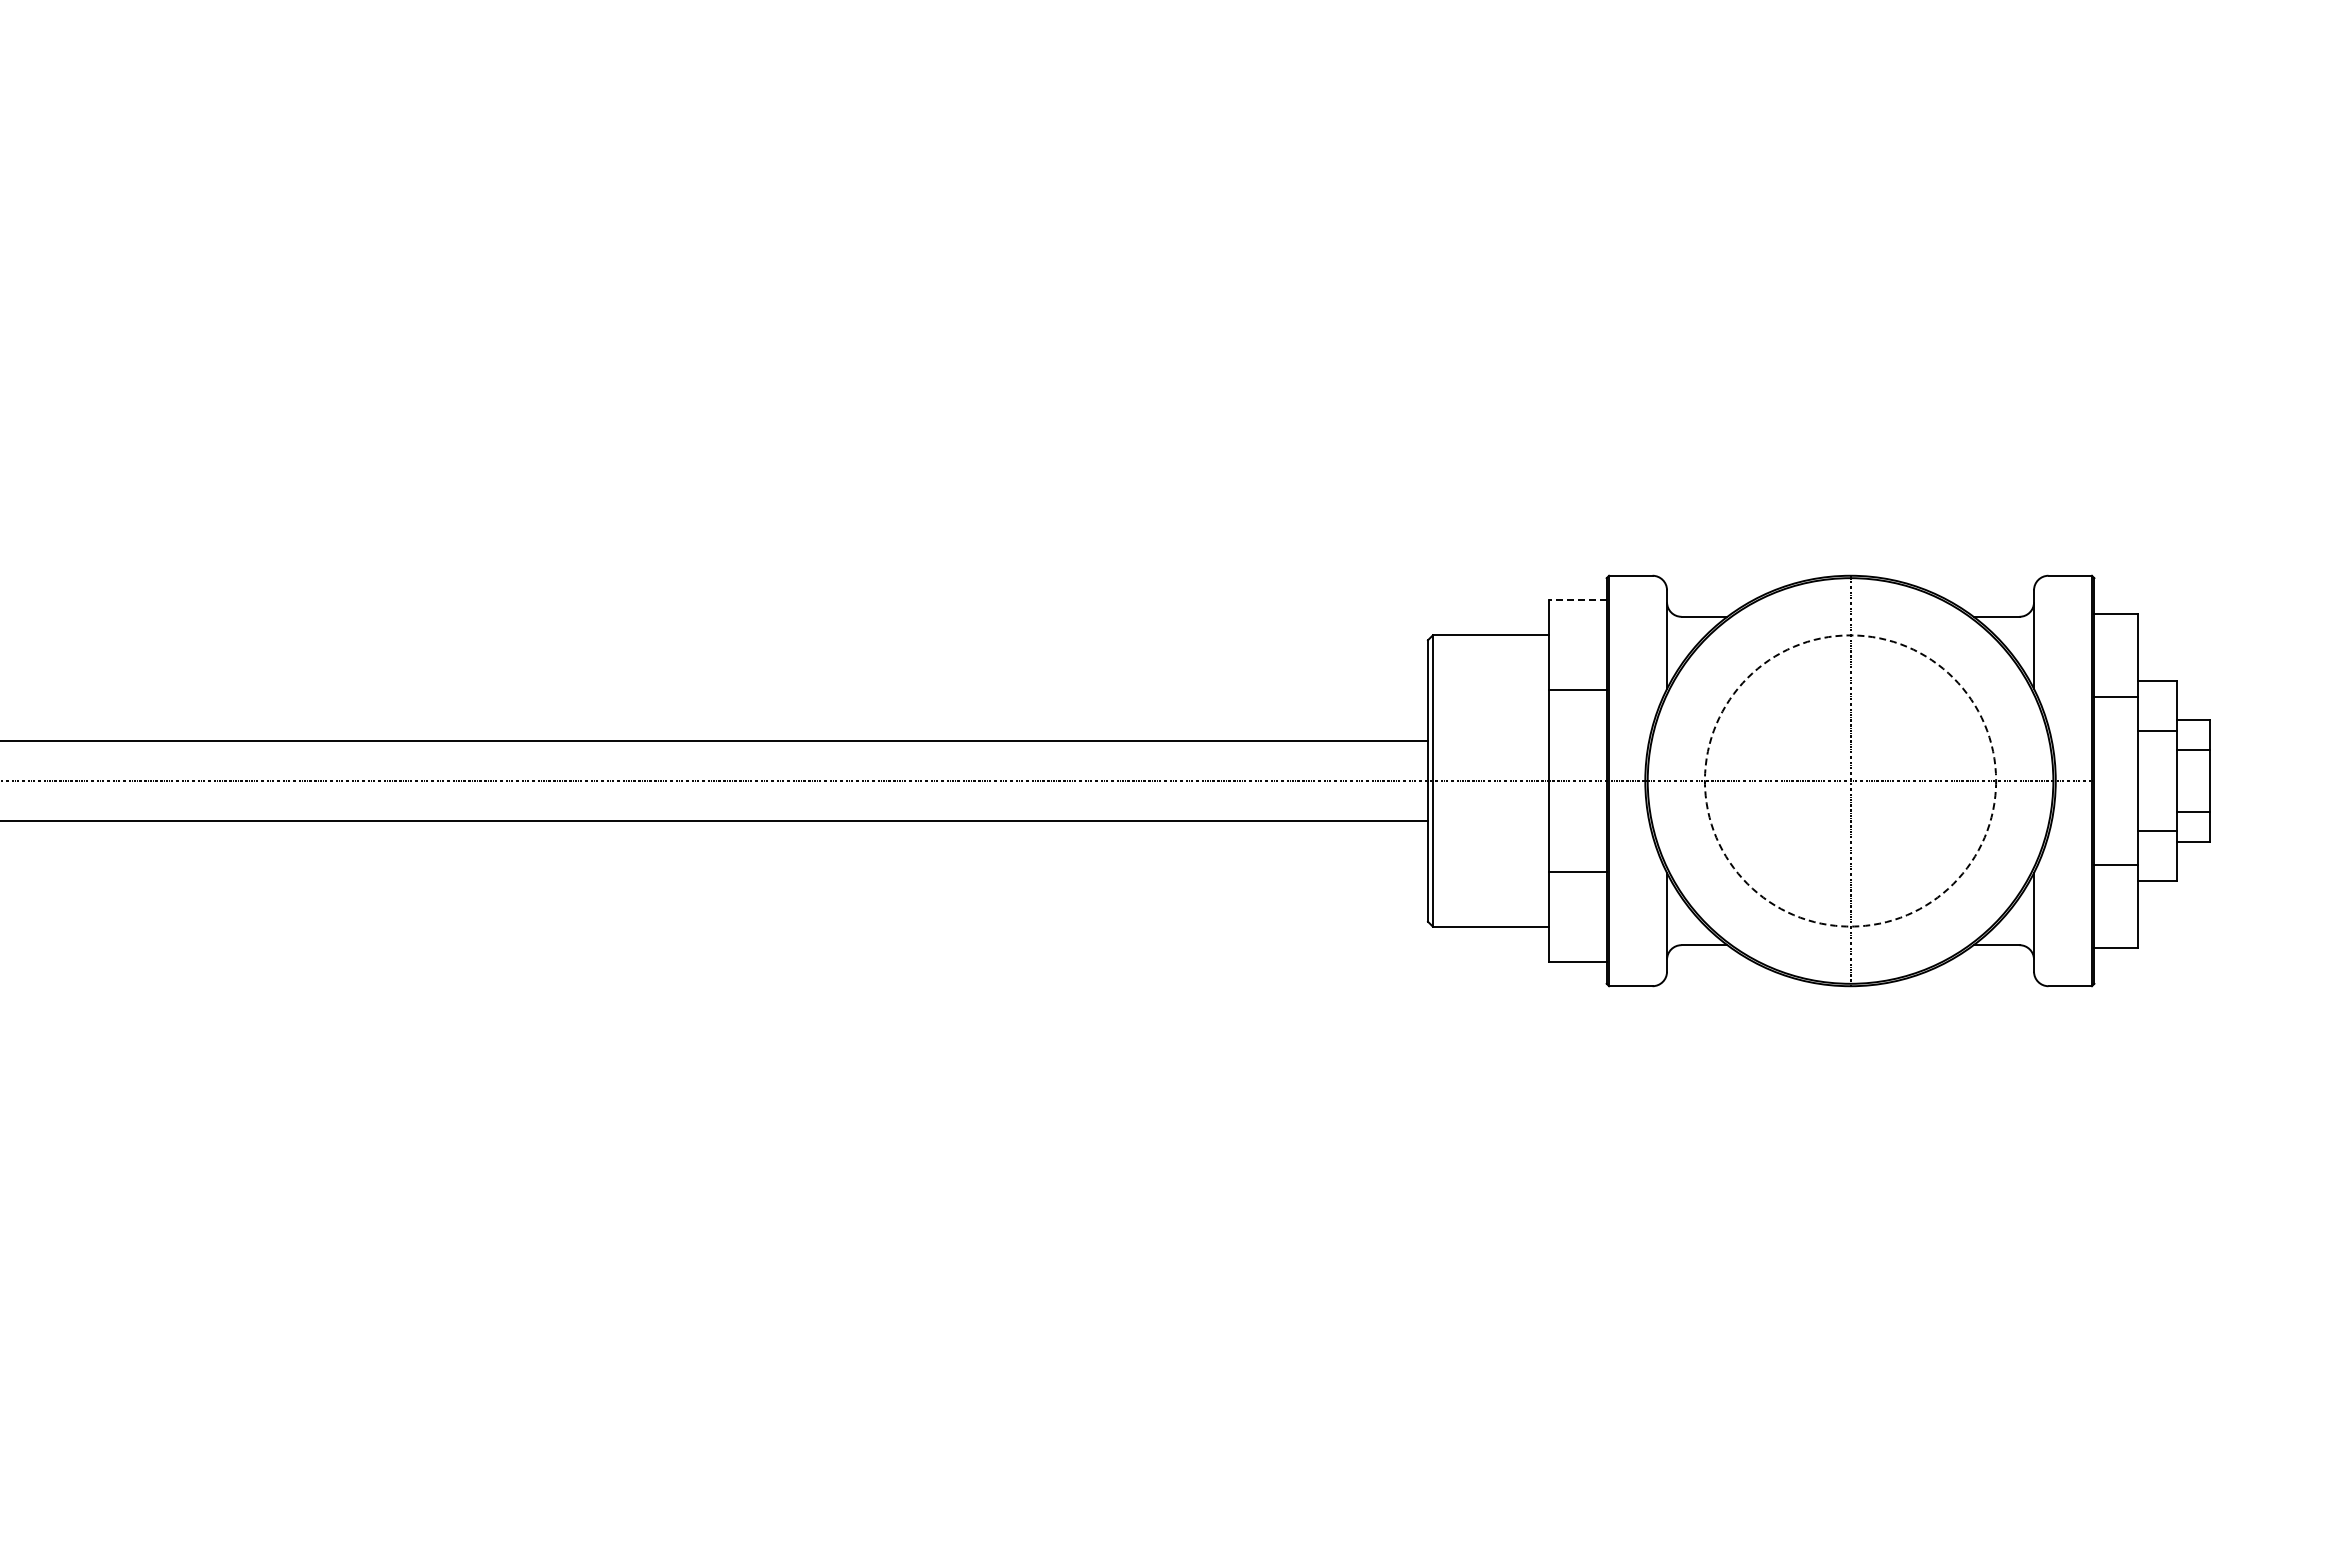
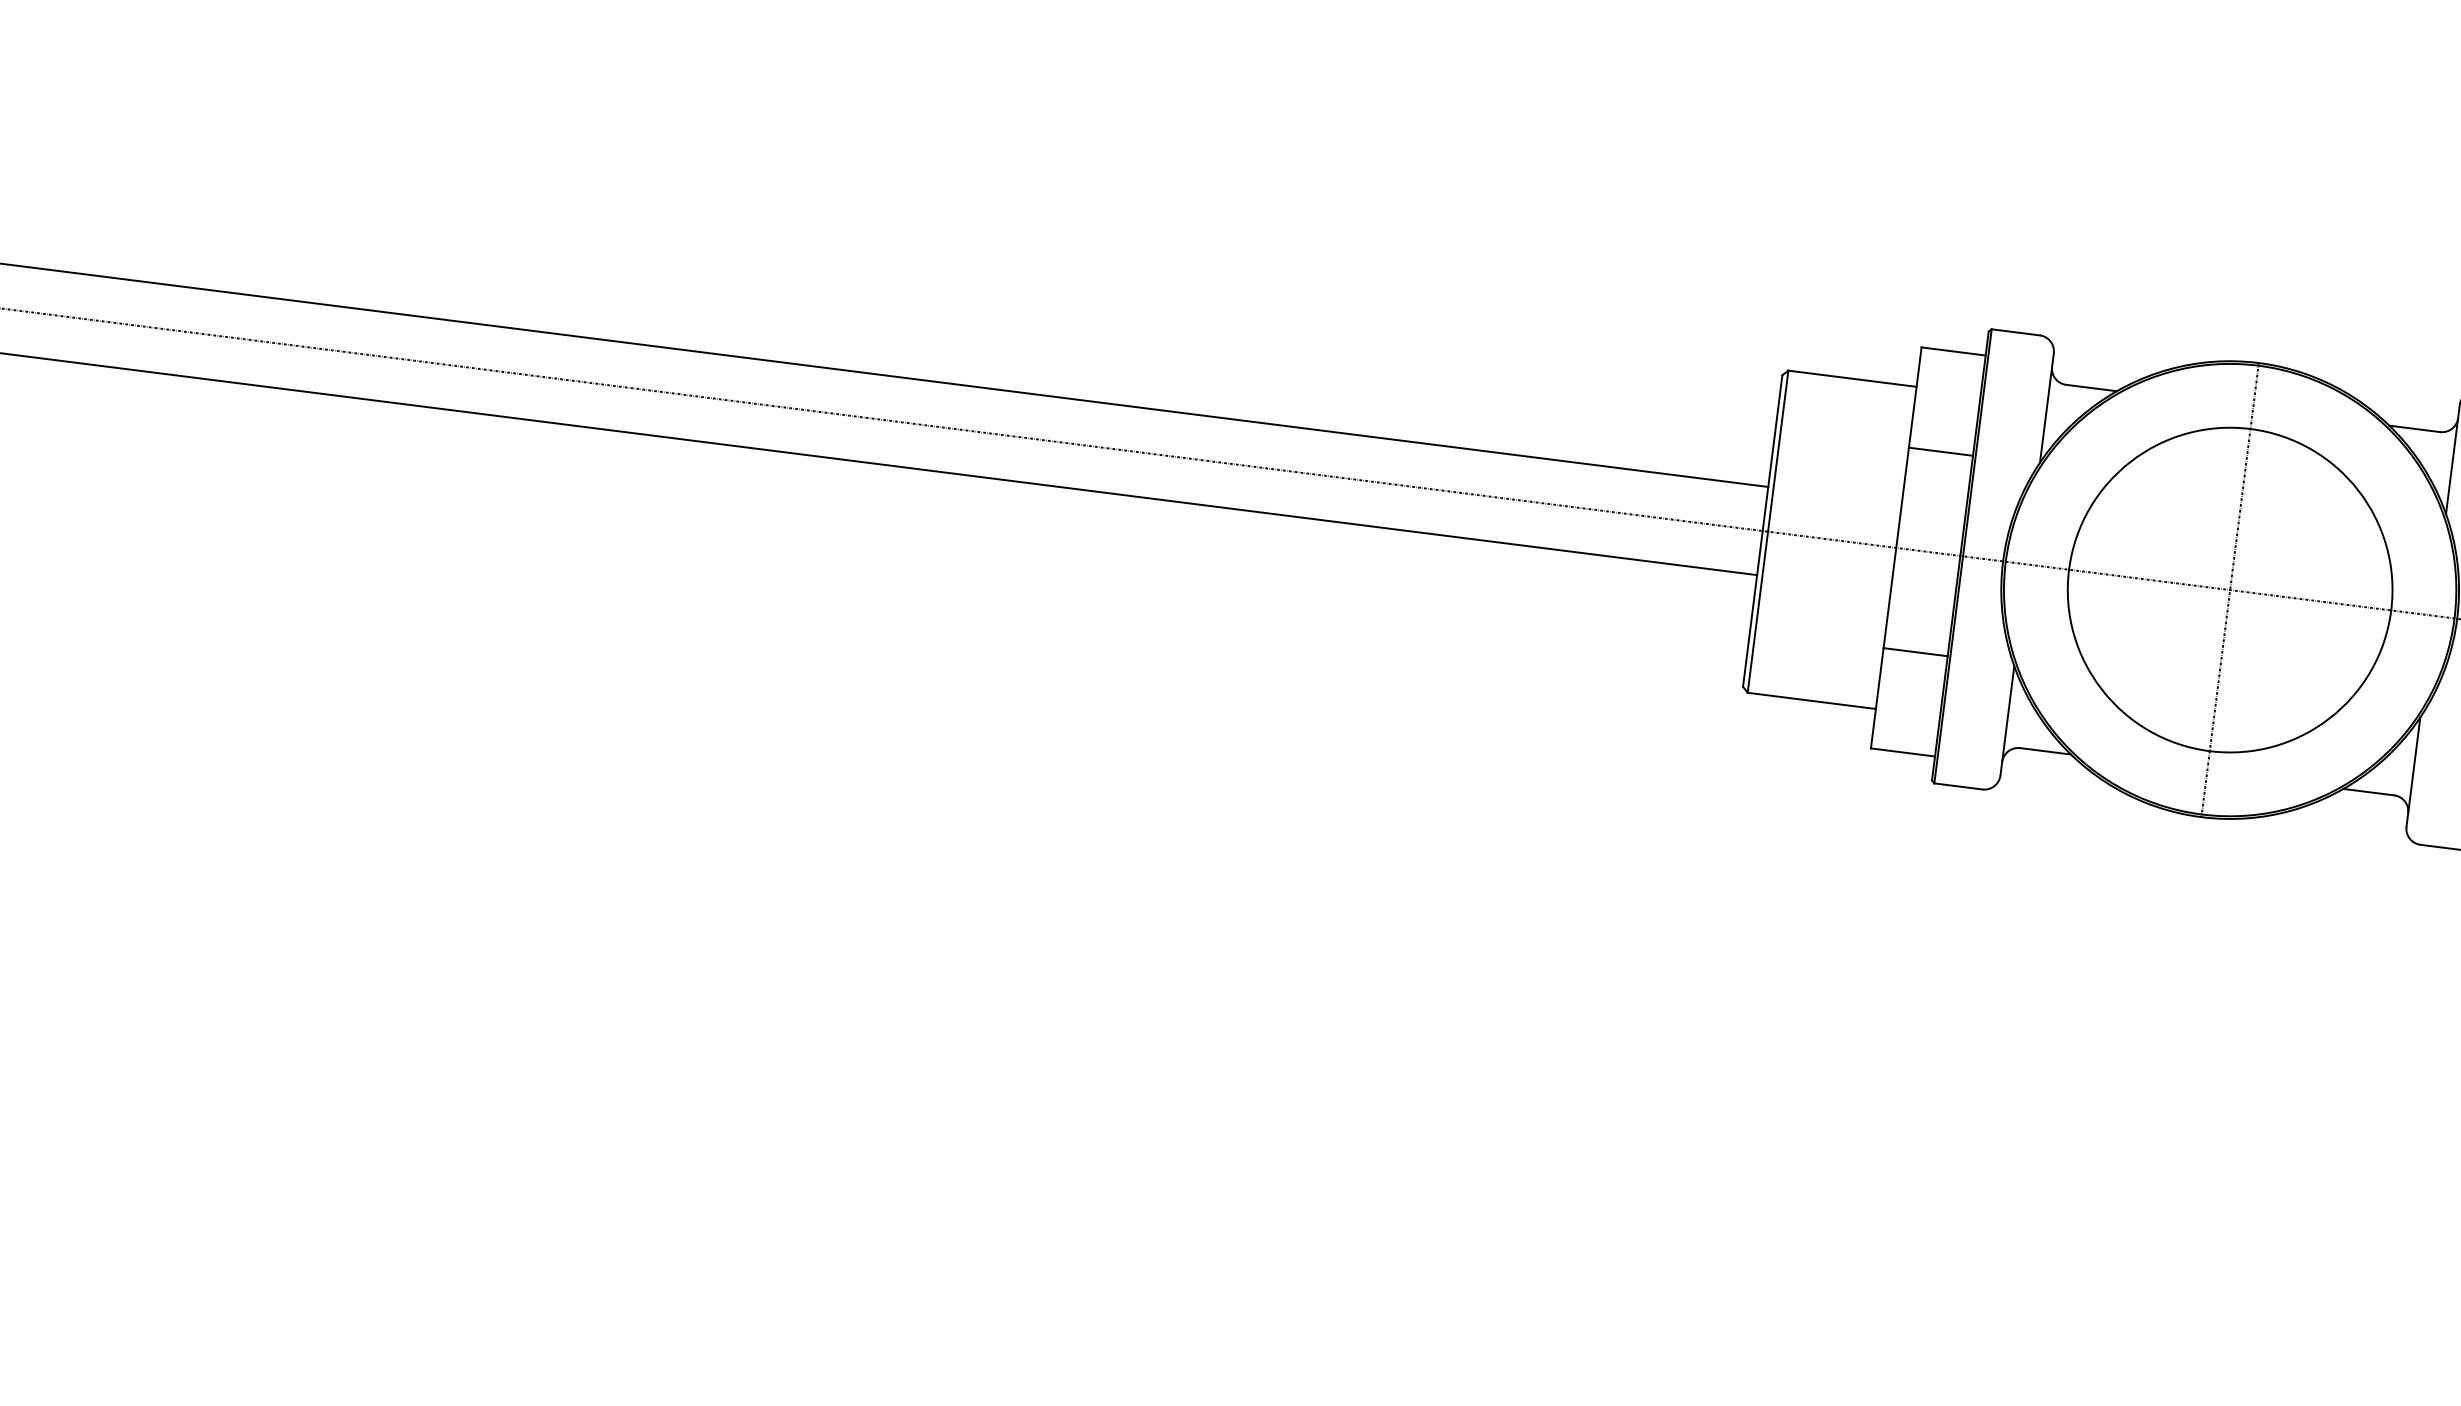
line: (1577, 599) -> (1953, 351), dashed -> solid
circle: (1850, 780) -> (2230, 589), dashed -> solid

